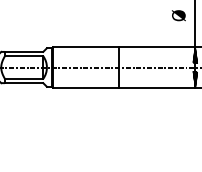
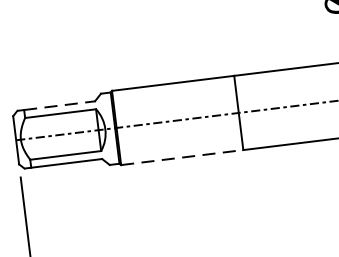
line: (24, 51) -> (60, 104), solid -> dashed
line: (86, 87) -> (183, 157), solid -> dashed

